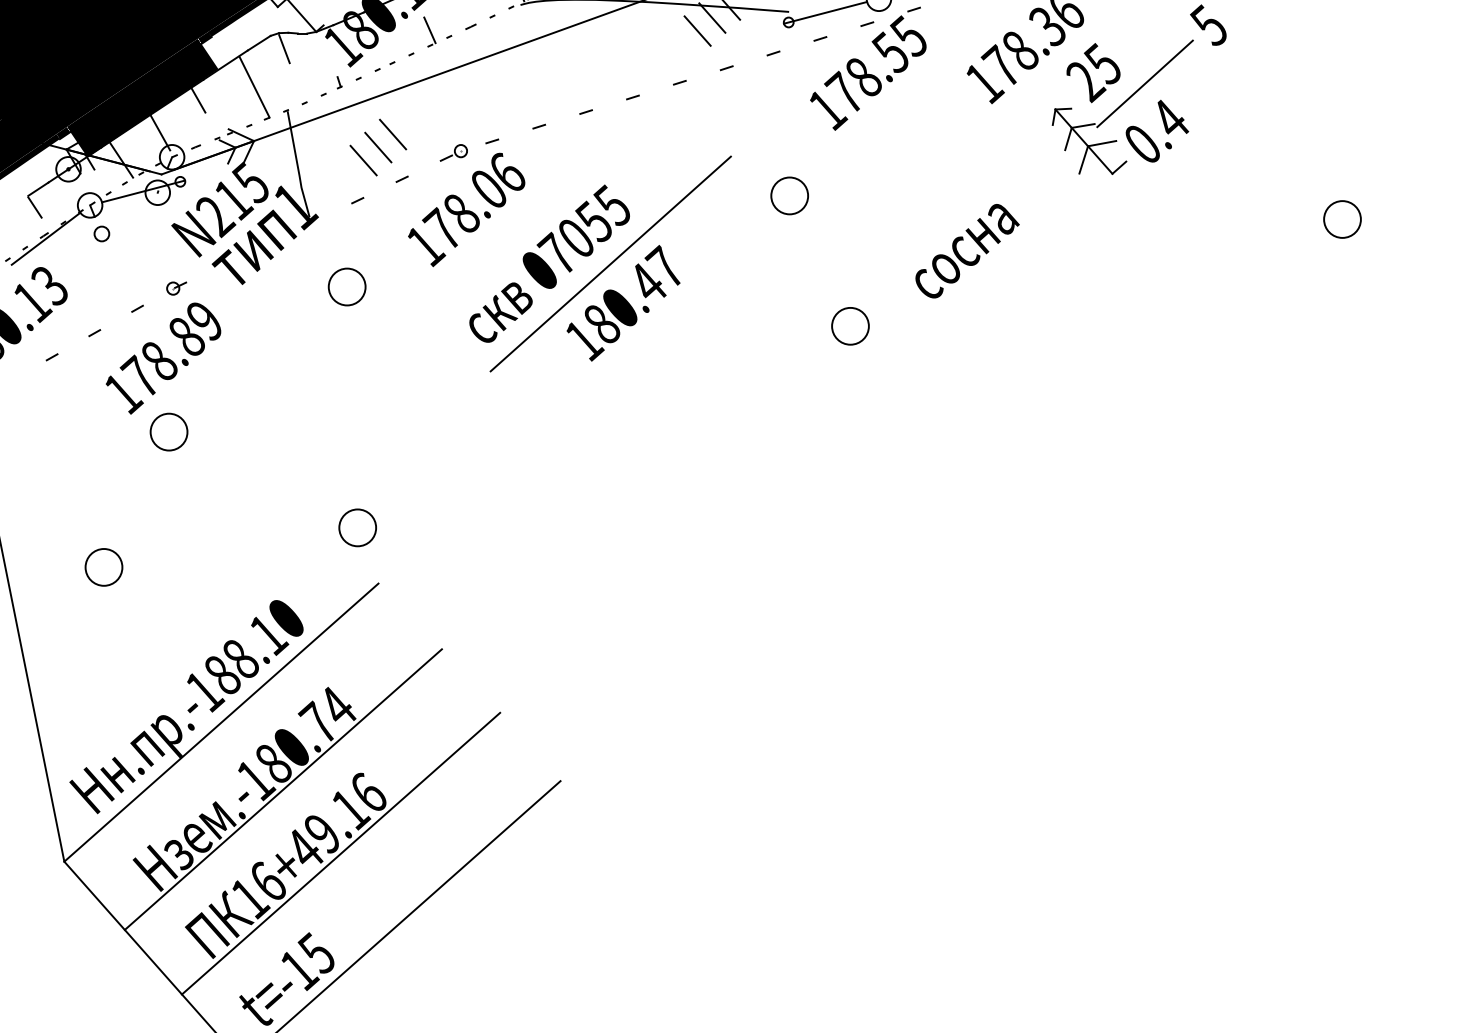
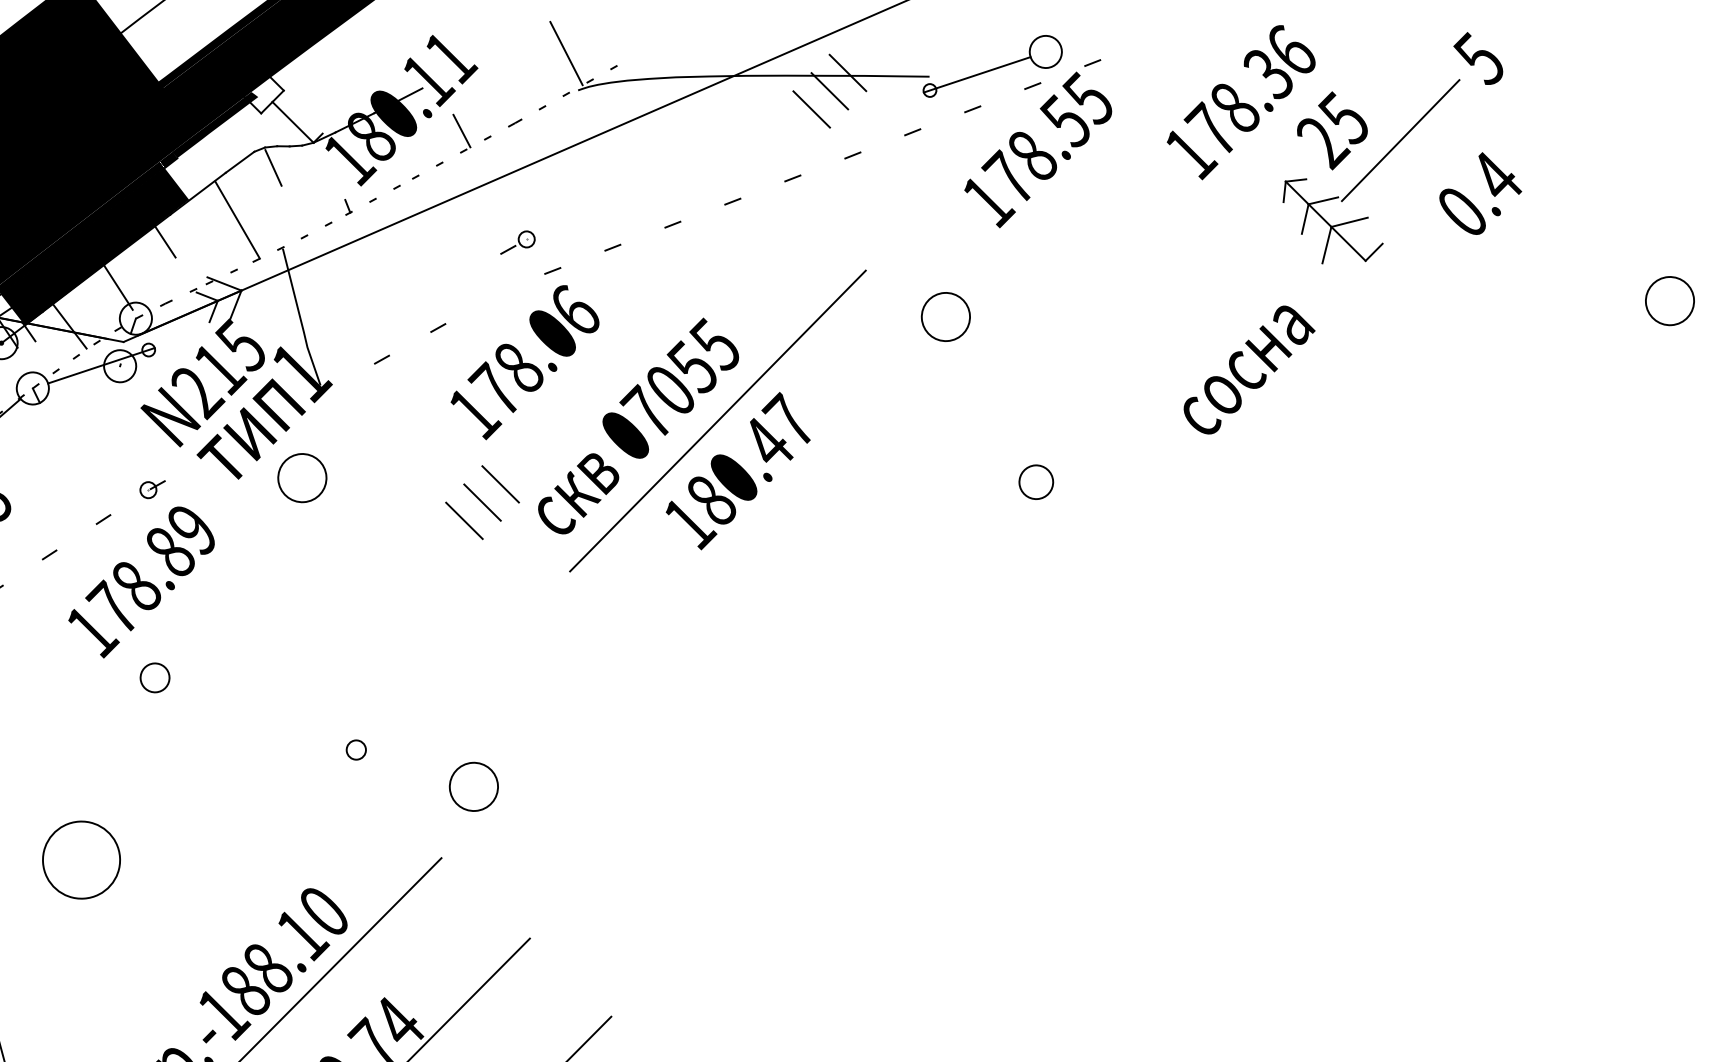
text: (1157, 130) -> (1480, 192), moved
part: (378, 147) -> (482, 502), moved
part: (453, 152) -> (517, 241), moved
part: (101, 233) -> (355, 749), moved
text: (967, 251) -> (1249, 370), moved
part: (346, 286) -> (301, 477), moved
part: (850, 326) -> (1036, 482), size x0.7
part: (168, 431) -> (154, 677), size x0.6
part: (357, 527) -> (473, 786), moved
part: (103, 567) -> (80, 860), size x1.6

